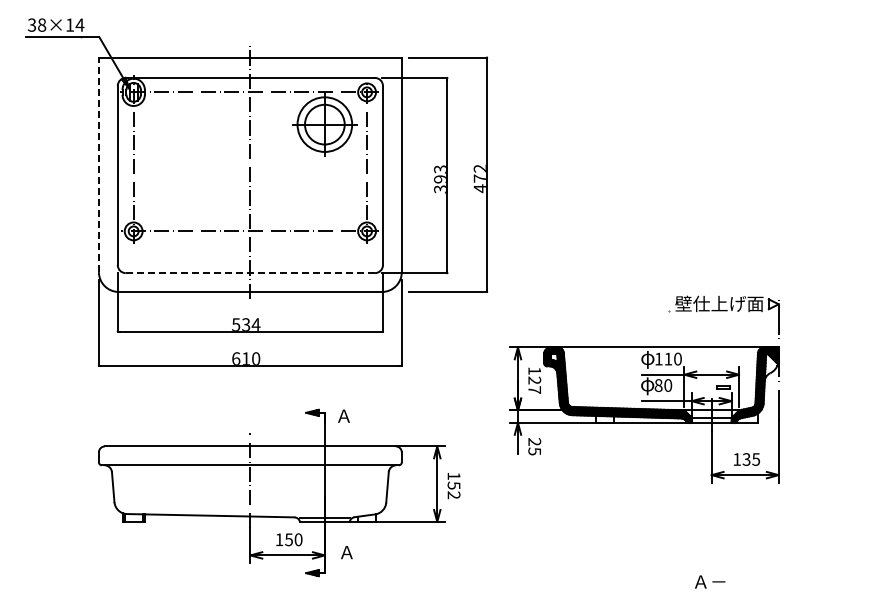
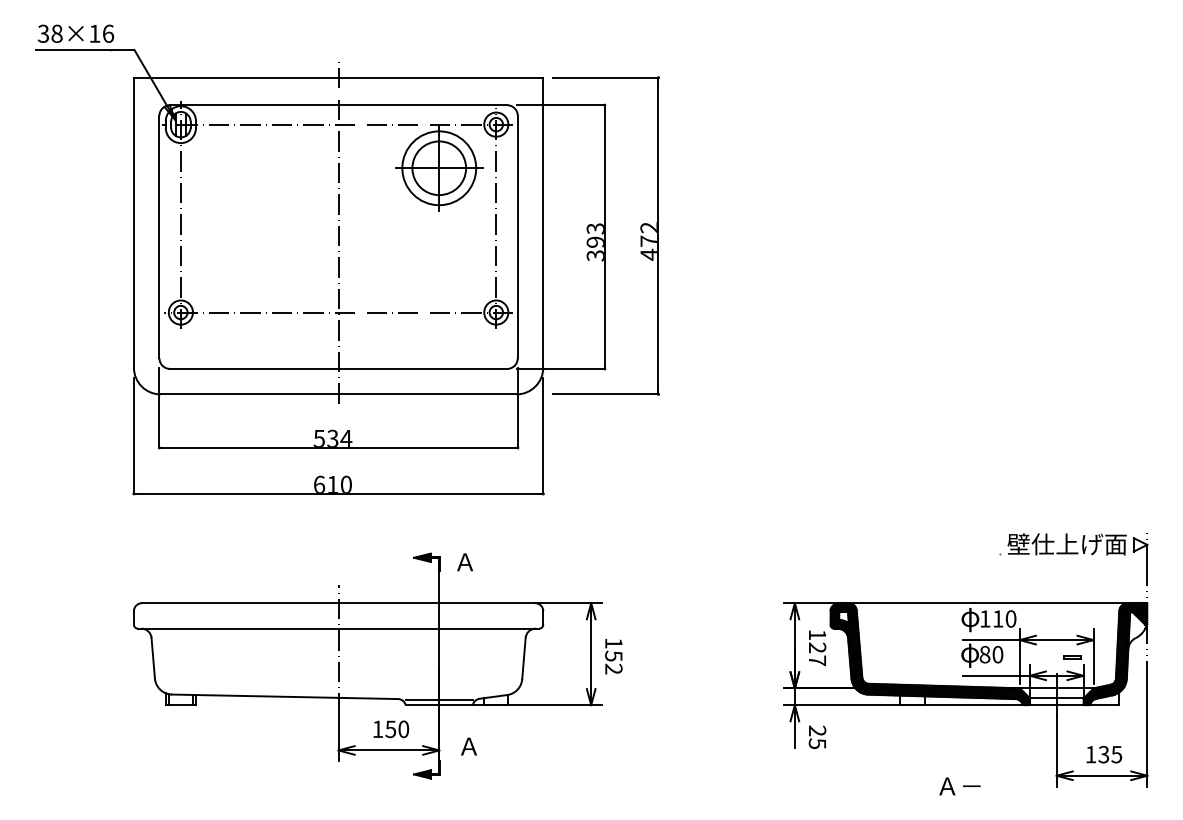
text: (79, 24) -> (107, 32), 38×14 -> 38×16
line: (98, 164) -> (133, 222), dashed -> solid
line: (250, 273) -> (338, 369), dashed -> solid
part: (644, 389) -> (965, 660), moved

